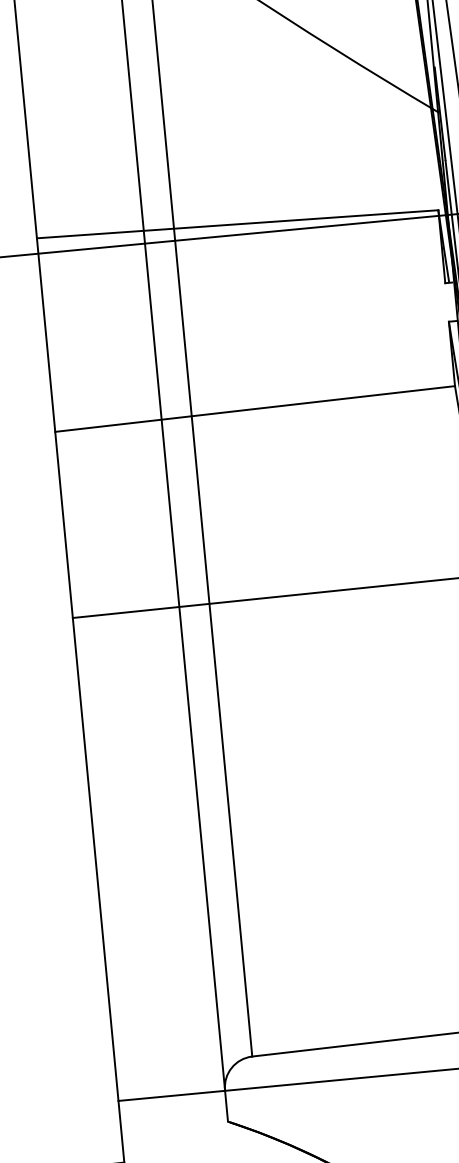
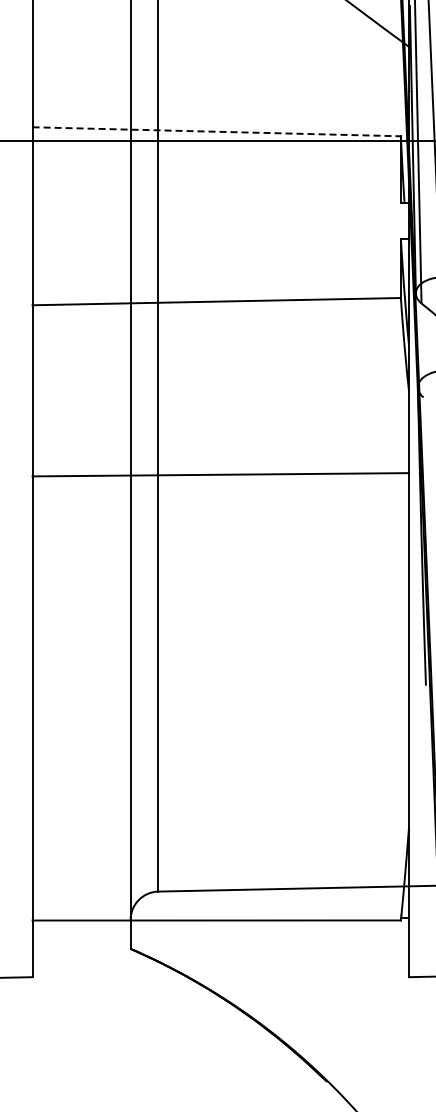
line: (238, 223) -> (217, 131), solid -> dashed

